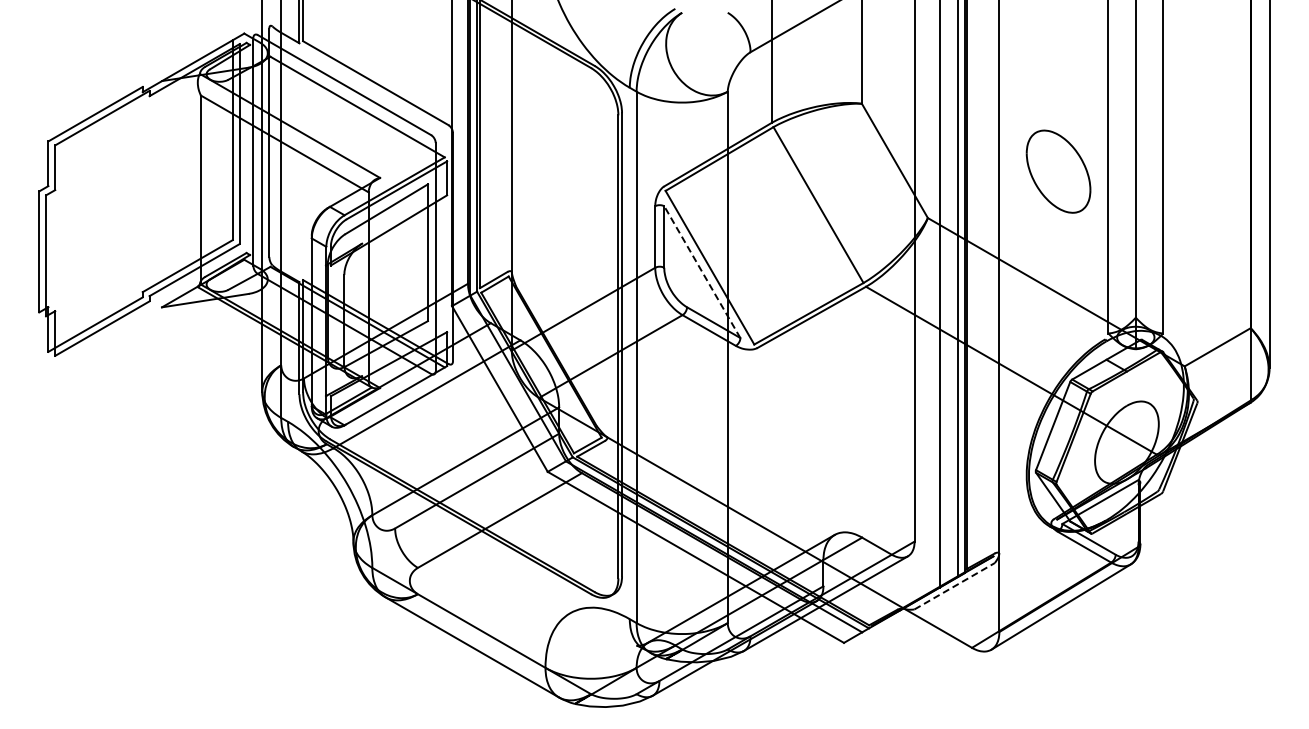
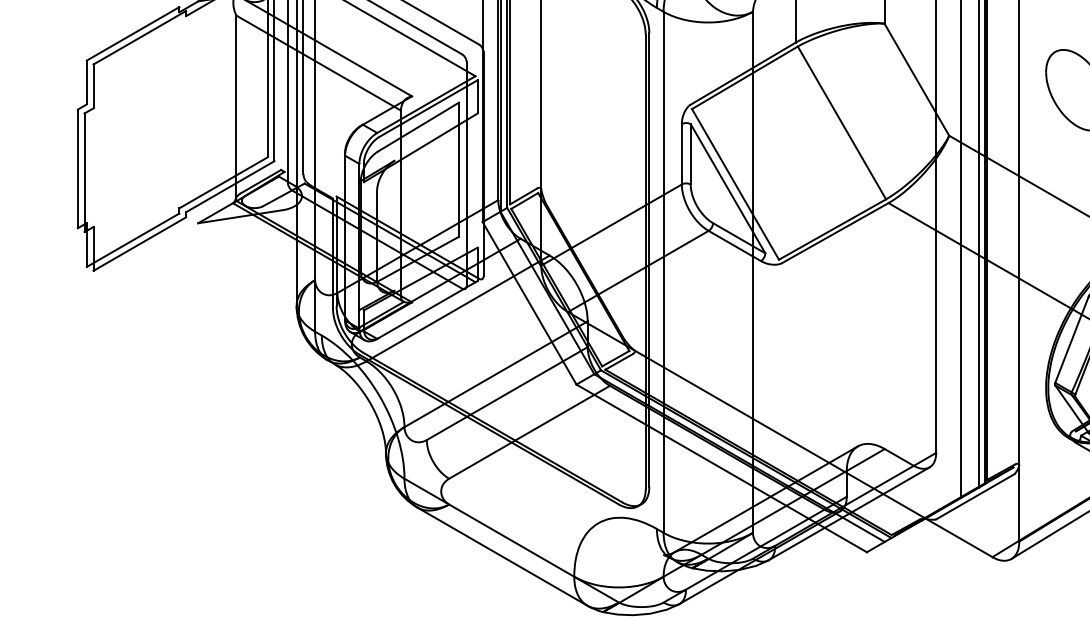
line: (702, 271) -> (728, 188), dashed -> solid
line: (955, 586) -> (976, 496), dashed -> solid

